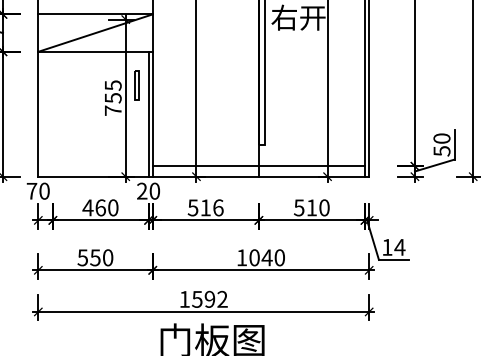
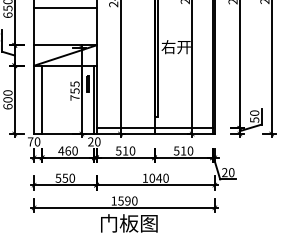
line: (53, 113) -> (42, 99), added
text: (218, 206) -> (132, 150), 516 -> 510
text: (394, 247) -> (228, 172), 14 -> 20
text: (222, 298) -> (134, 200), 1592 -> 1590

